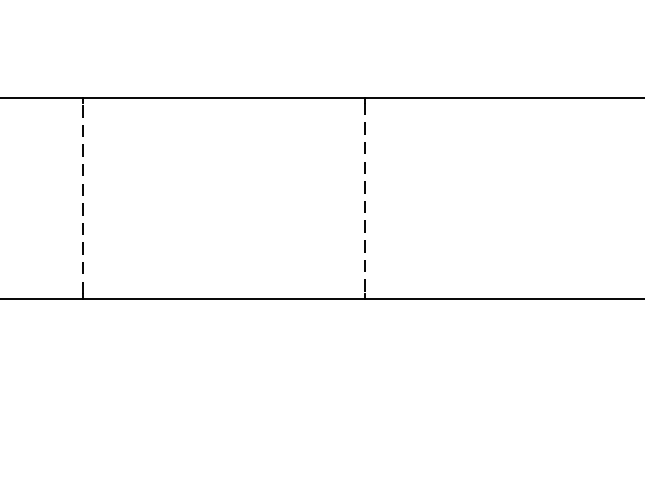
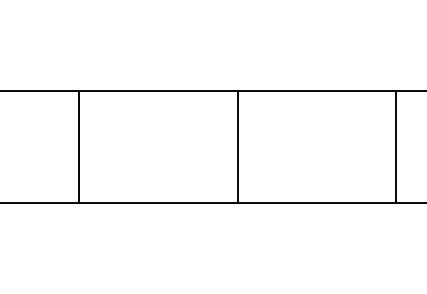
line: (83, 199) -> (79, 147), dashed -> solid
line: (365, 199) -> (237, 147), dashed -> solid

